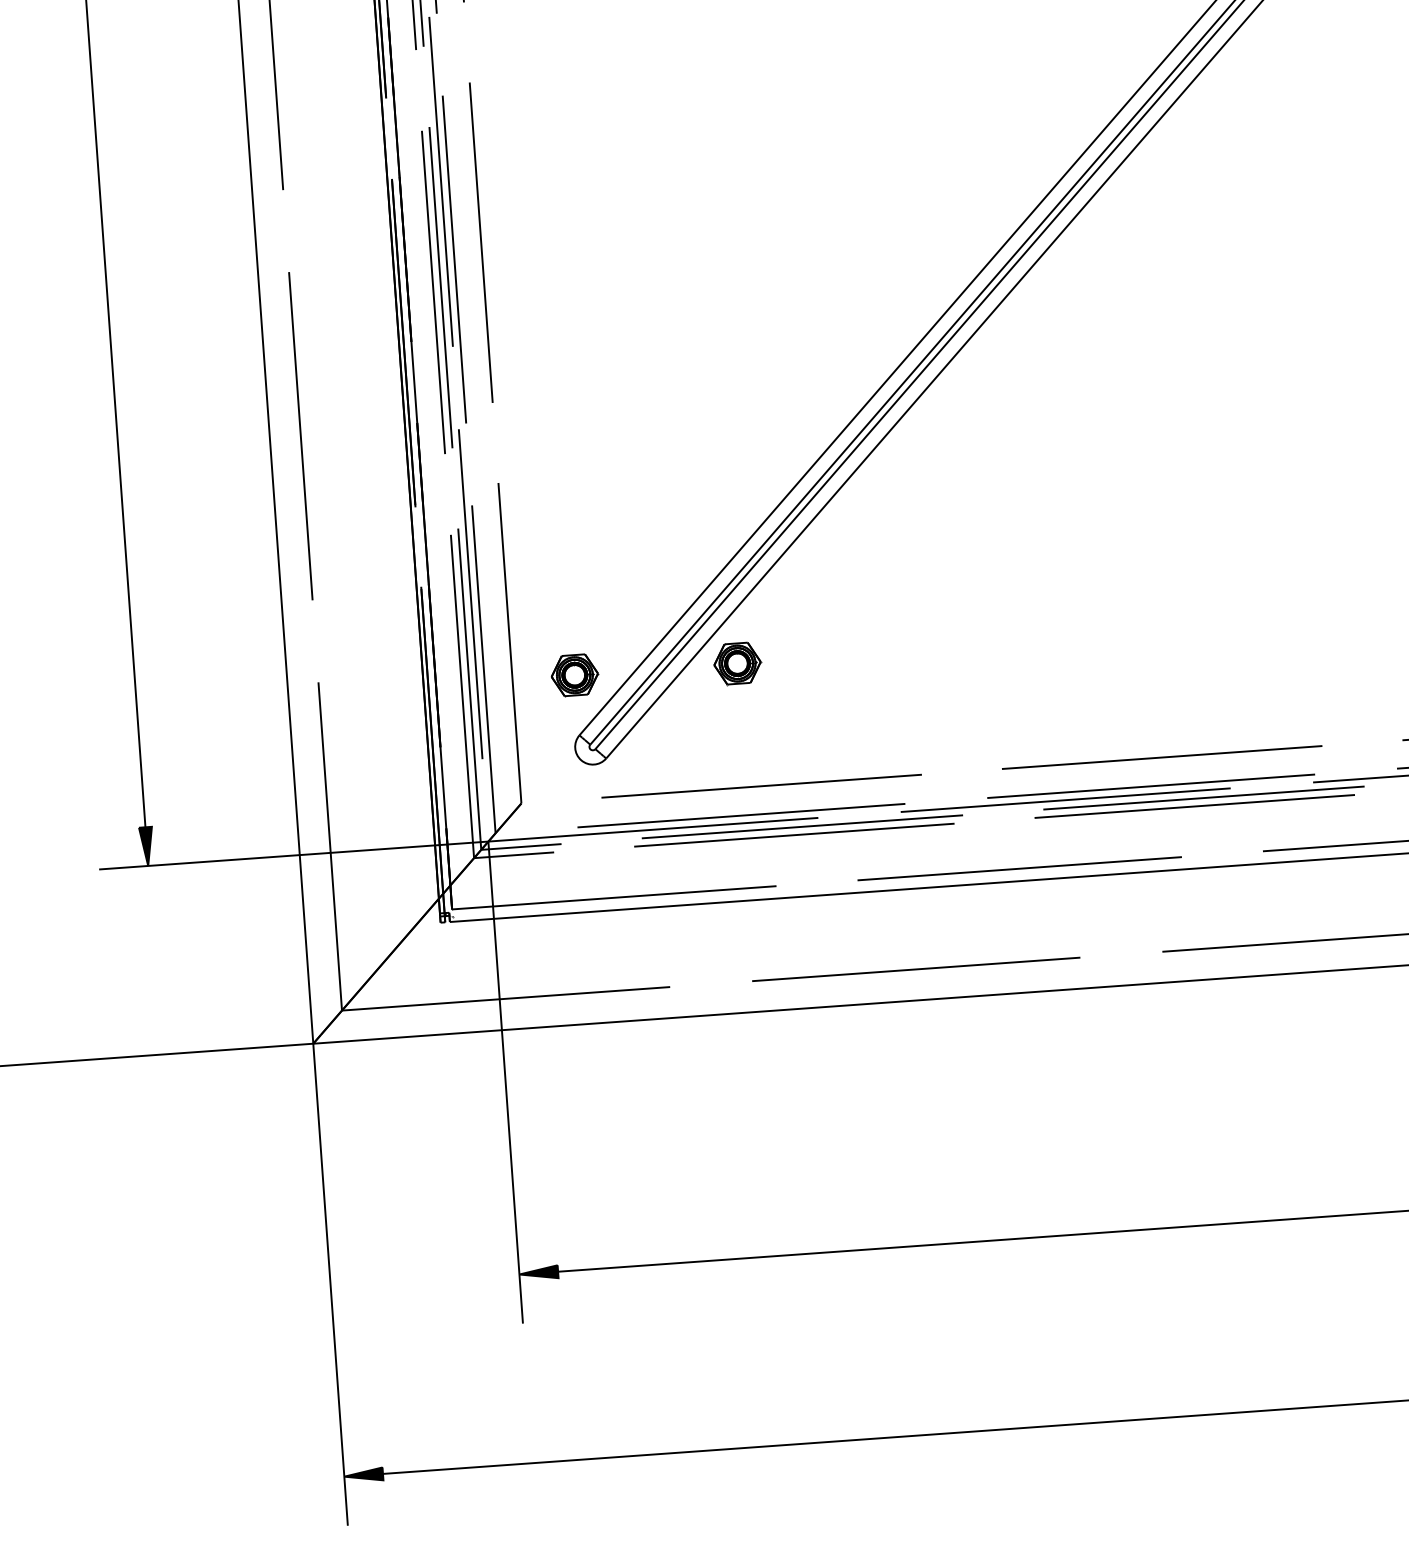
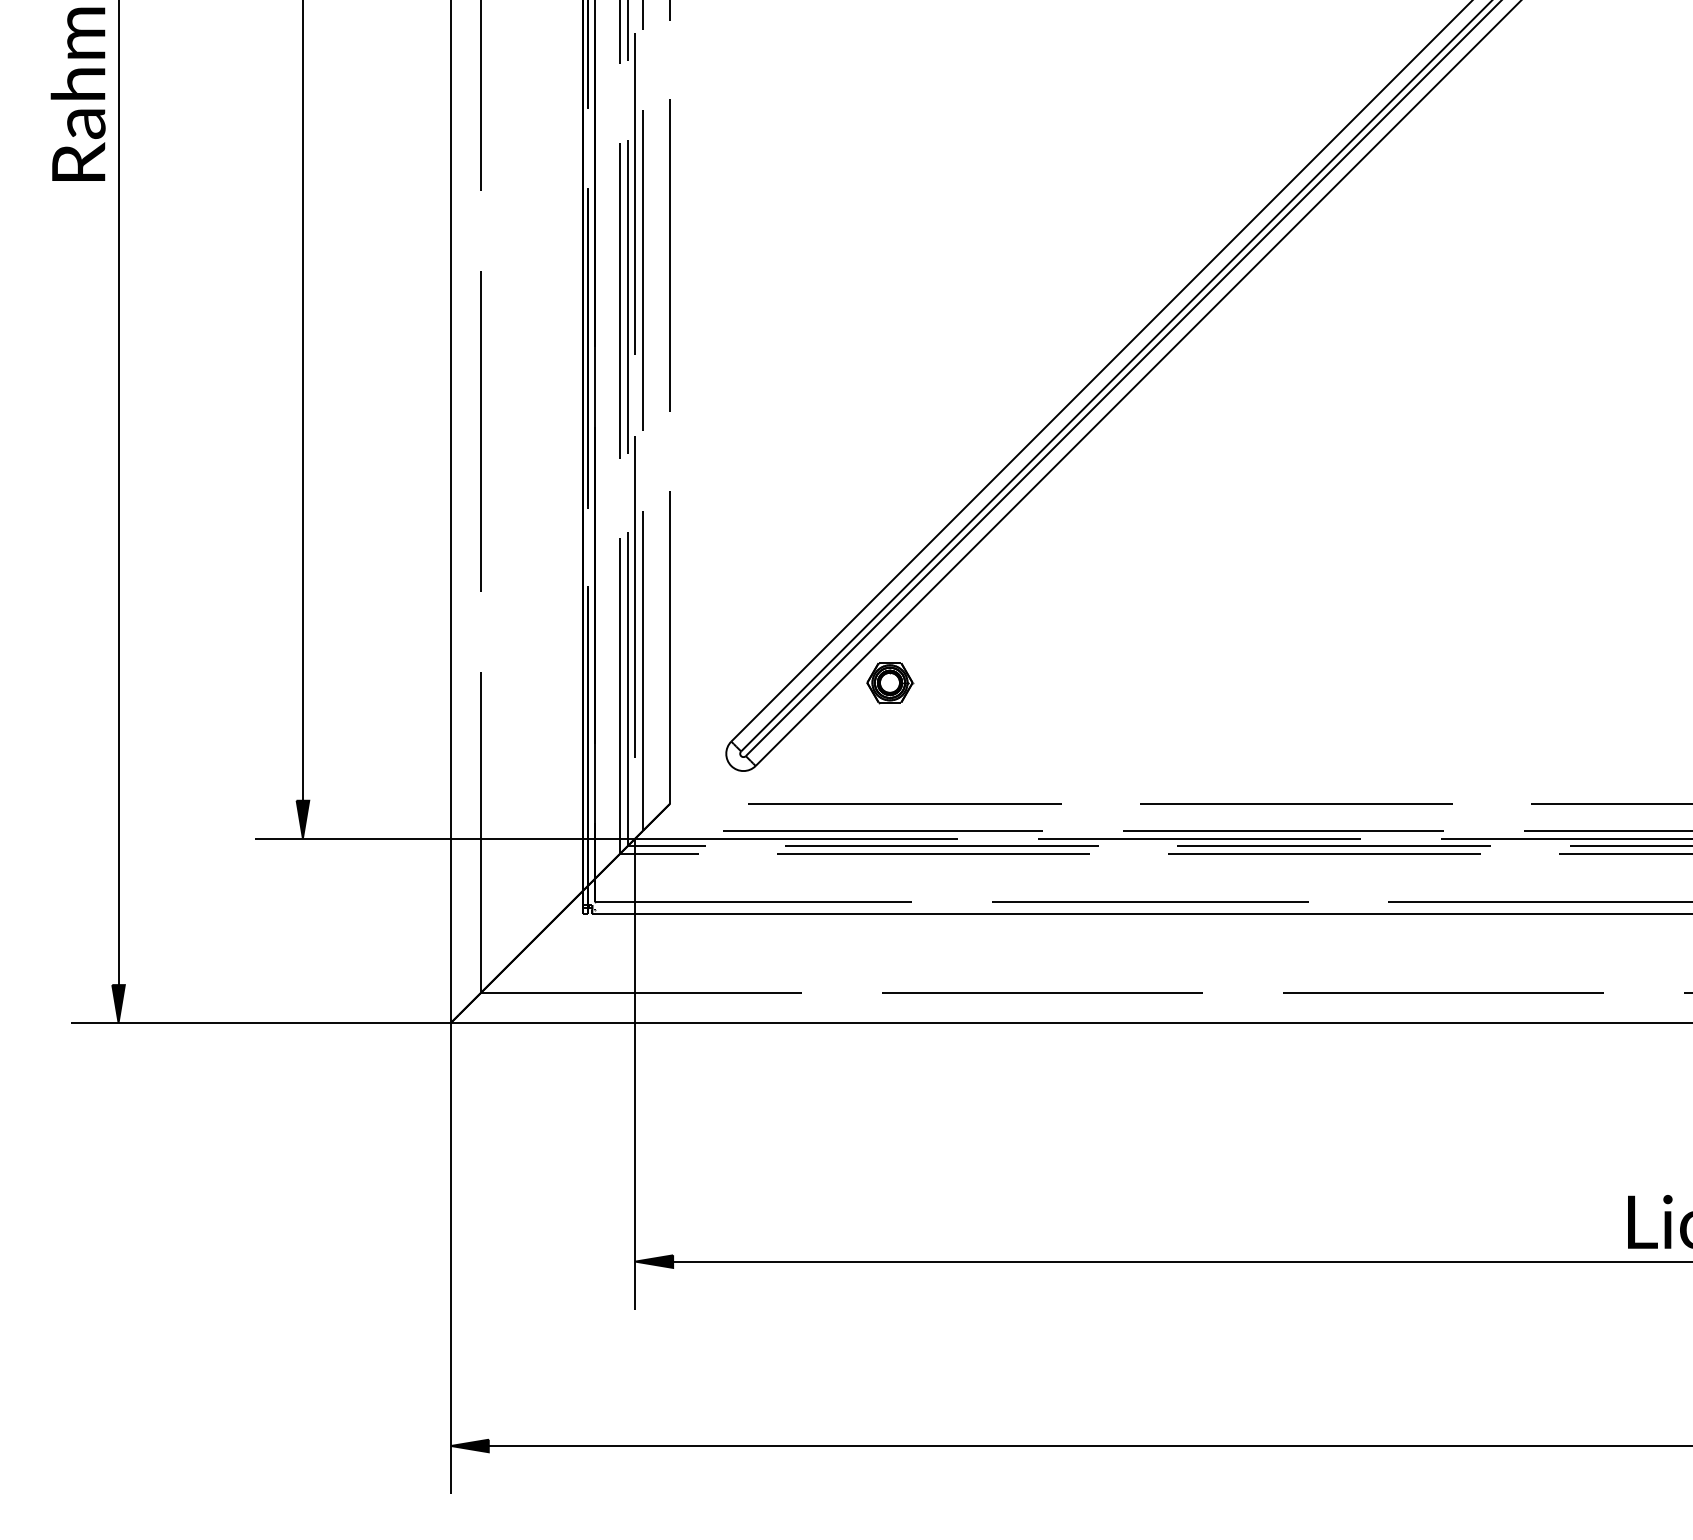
part: (575, 675) -> (731, 683), removed

